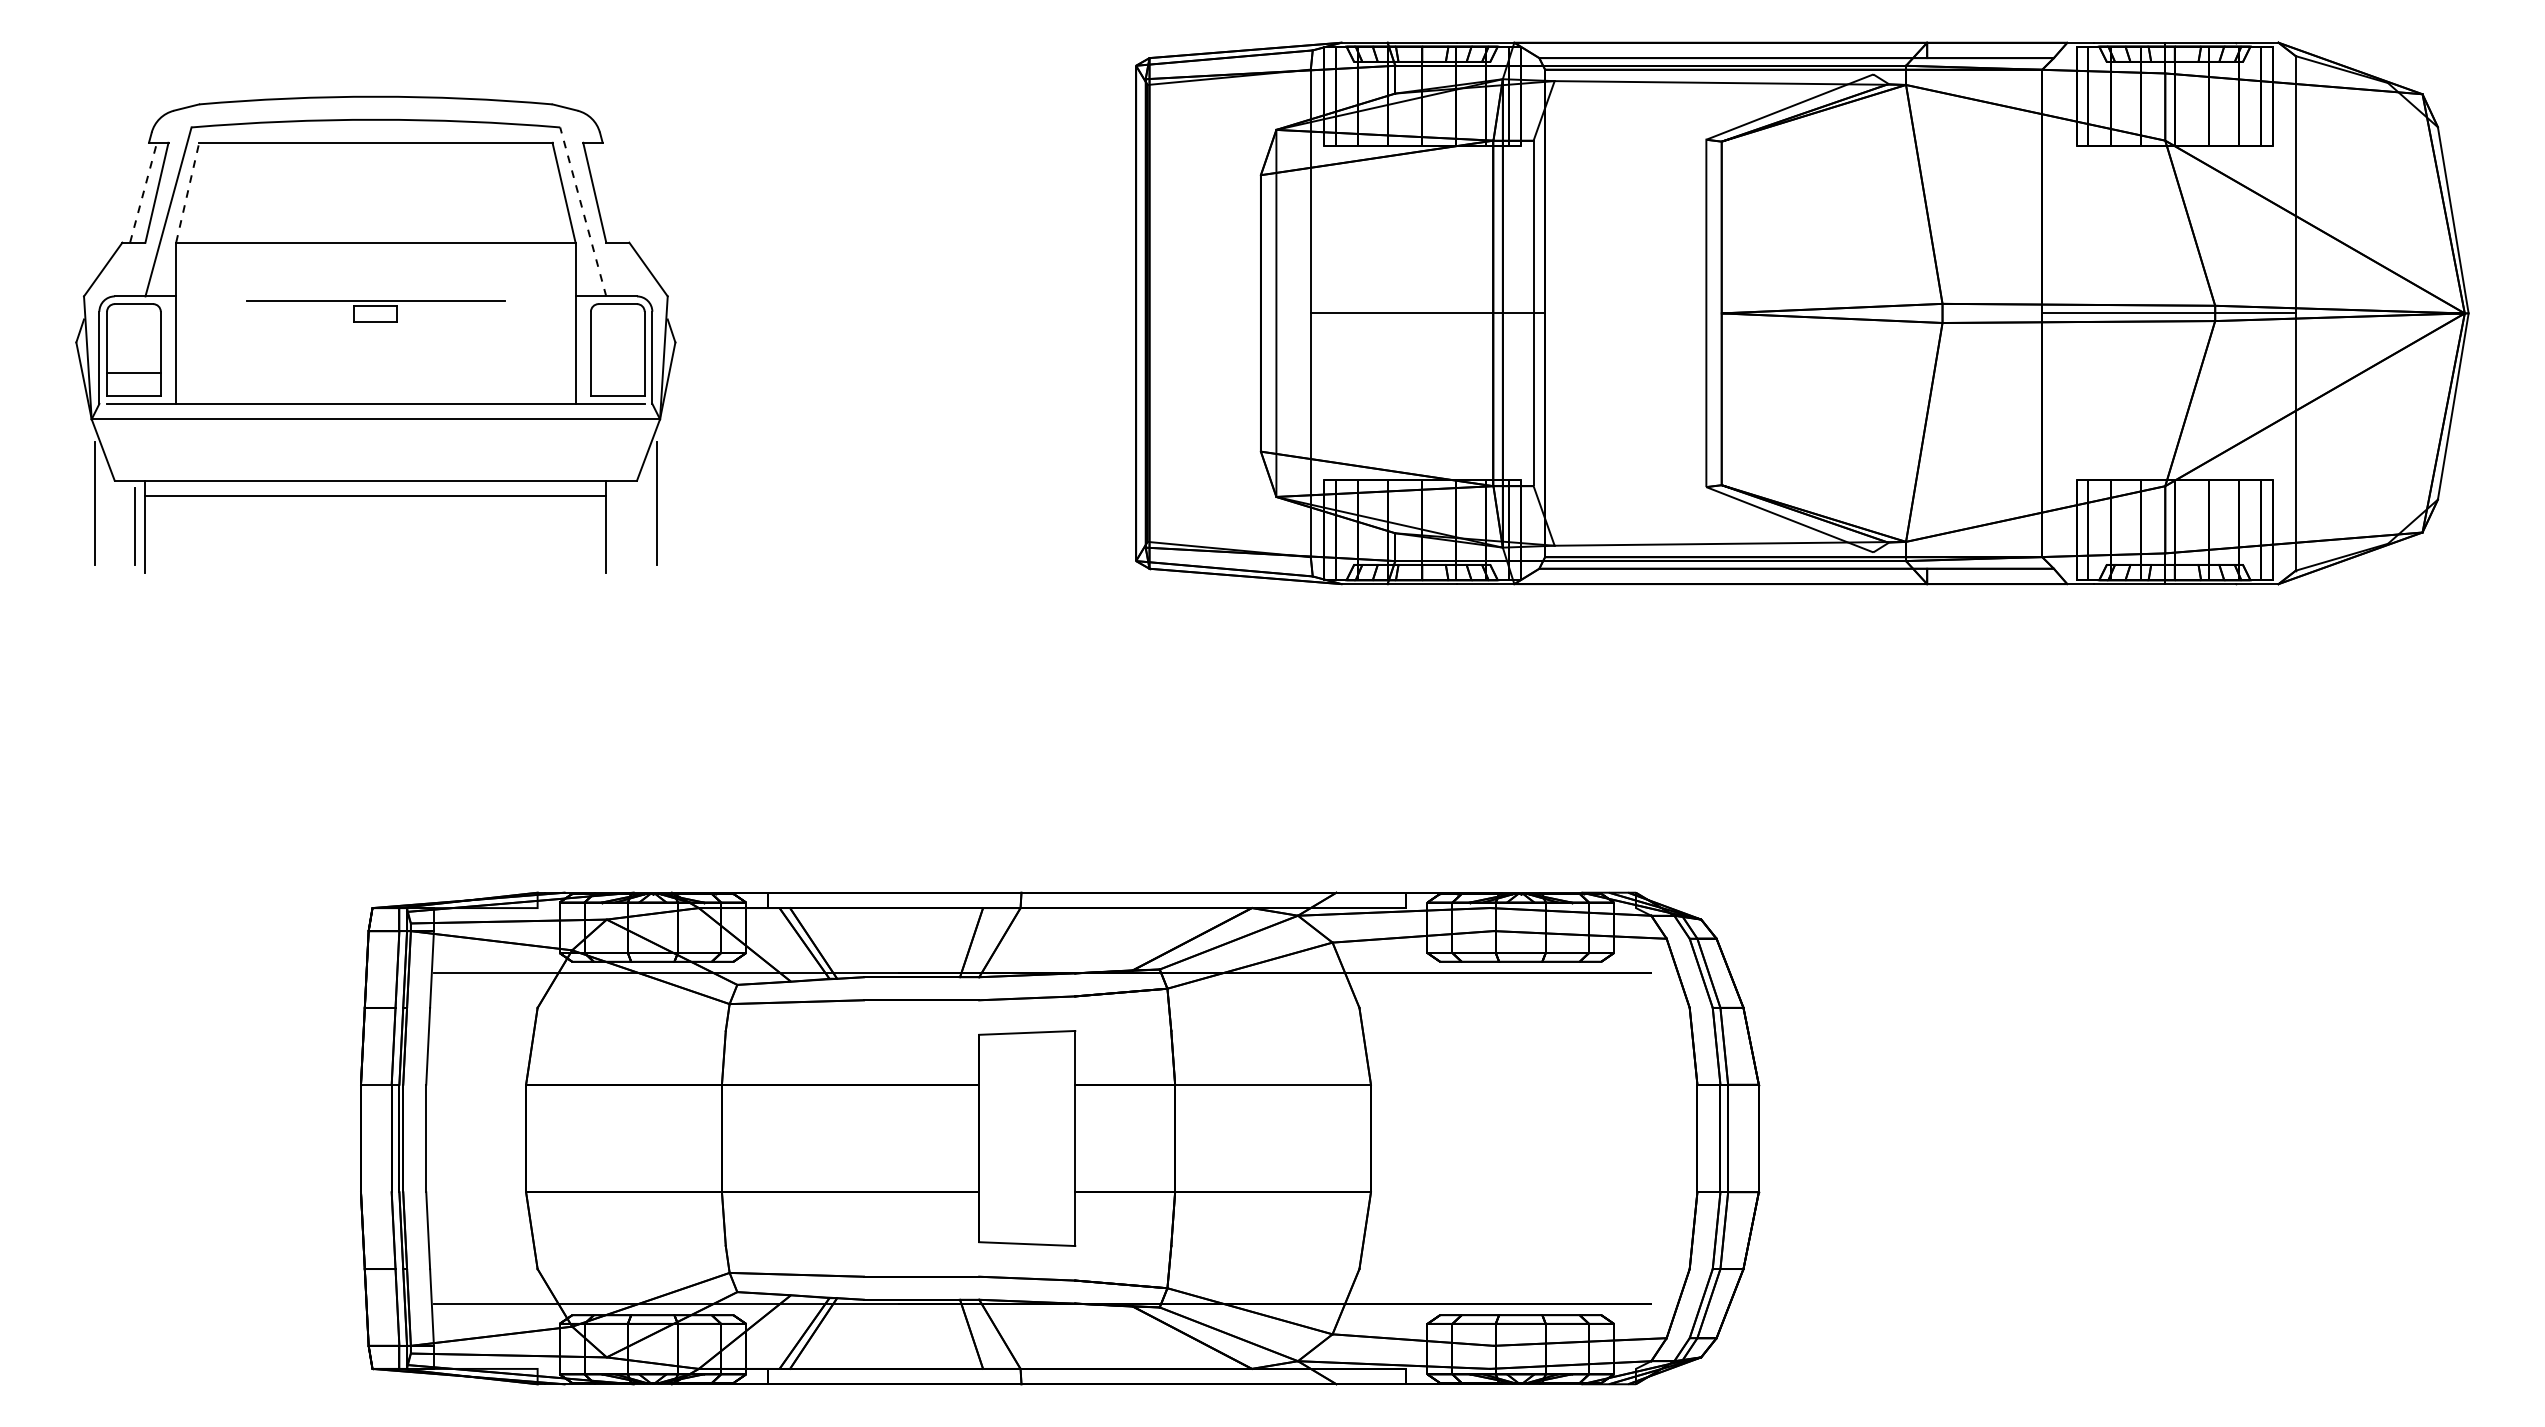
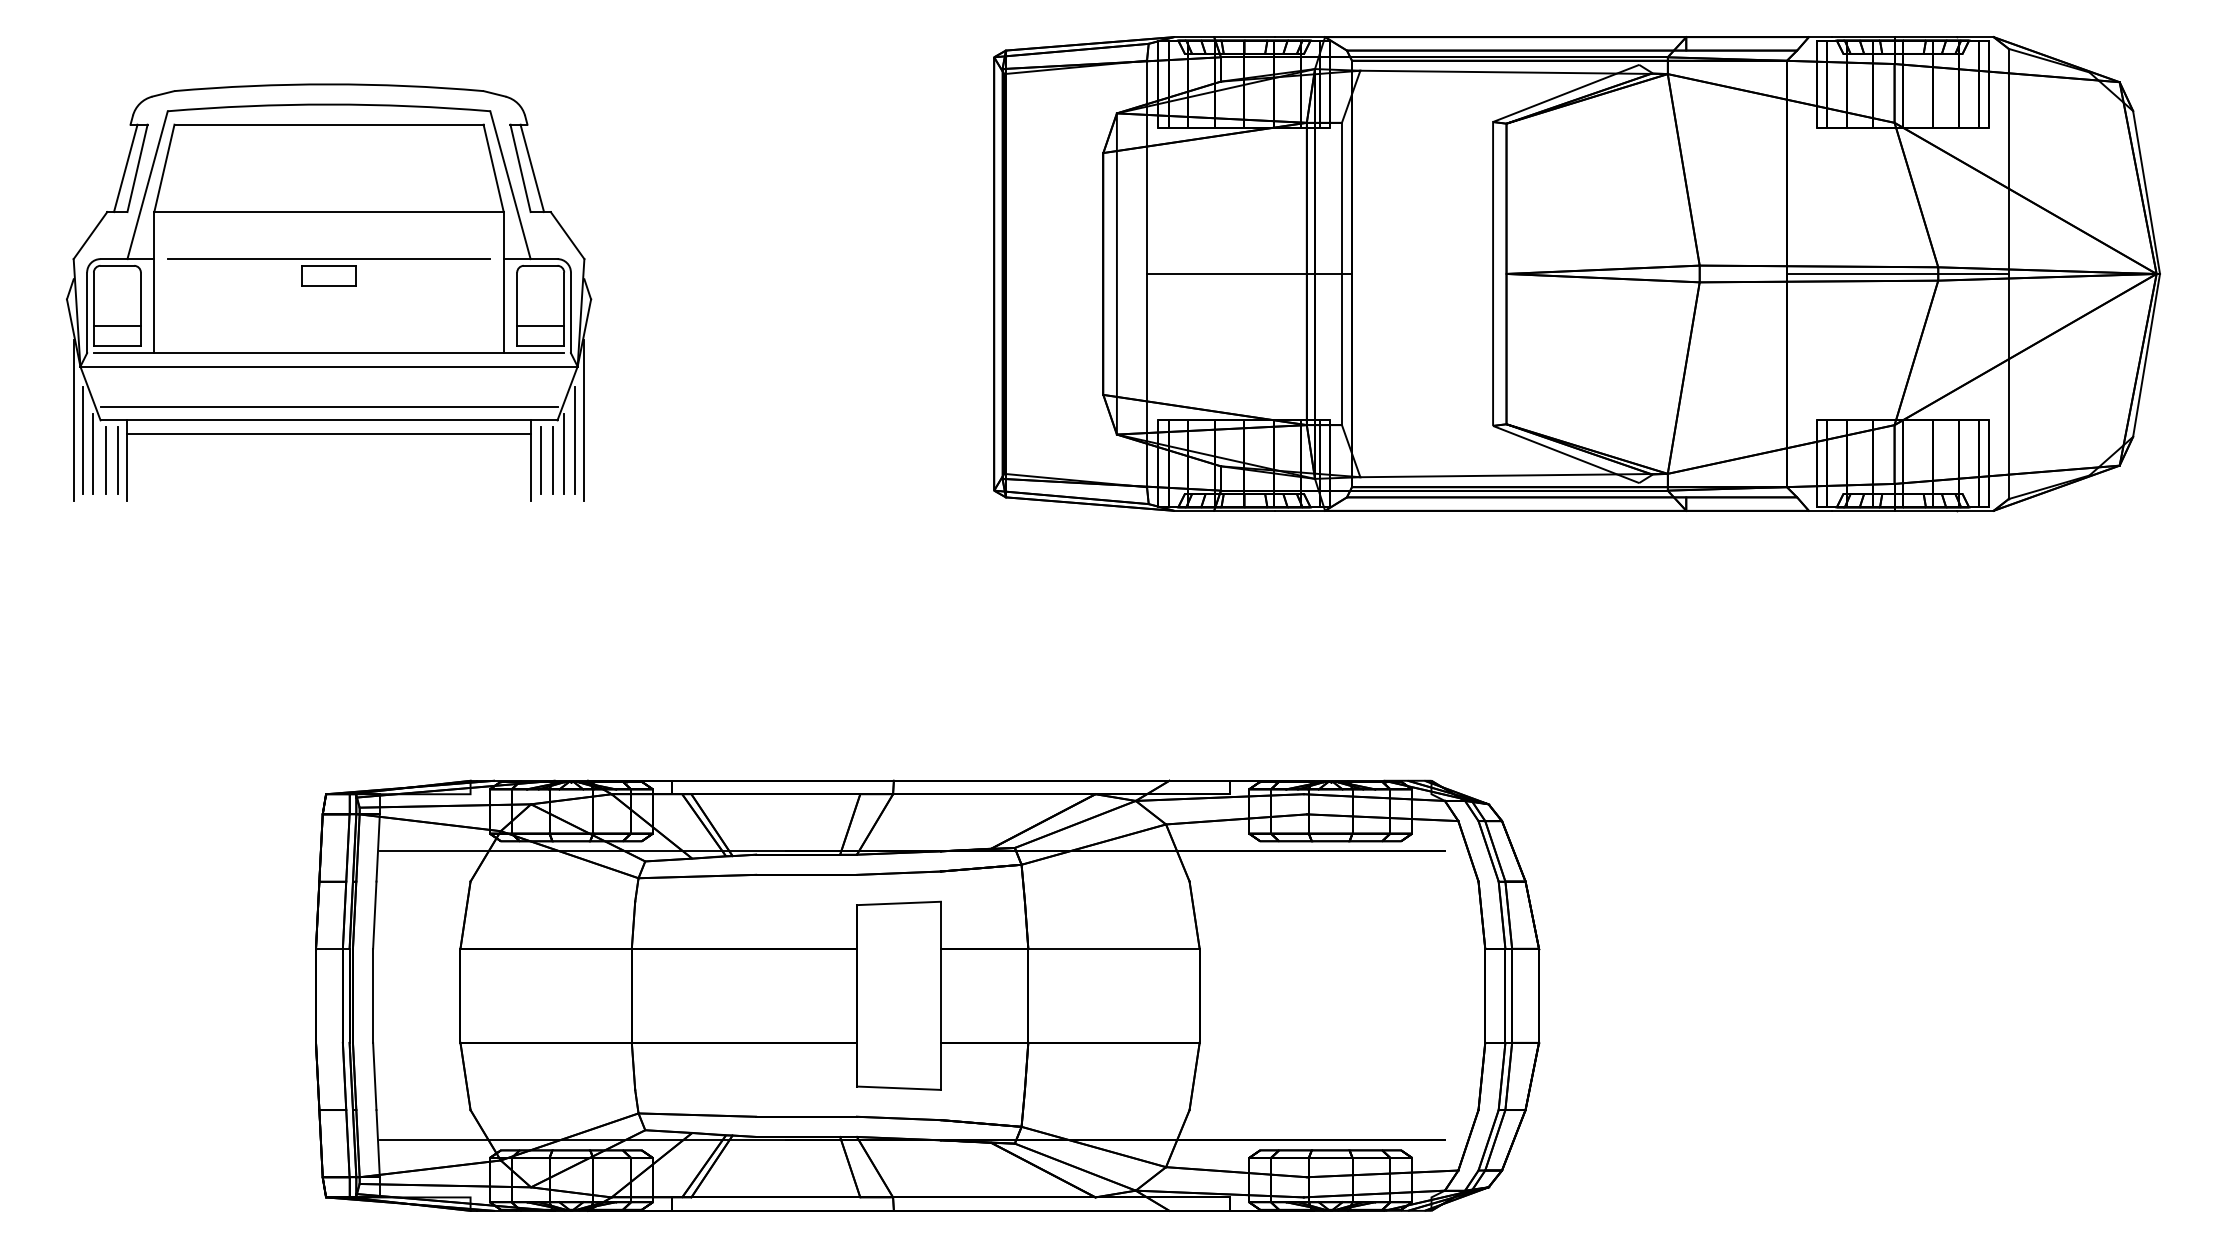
line: (143, 192) -> (125, 168), dashed -> solid
line: (187, 192) -> (164, 168), dashed -> solid
line: (607, 192) -> (531, 168), added
line: (583, 211) -> (510, 184), dashed -> solid
part: (375, 311) -> (328, 272), size x1.43
line: (617, 373) -> (540, 326), added
line: (375, 465) -> (328, 407), added
line: (84, 480) -> (74, 420), added
line: (667, 480) -> (584, 420), added
line: (106, 519) -> (93, 454), added
line: (644, 519) -> (564, 454), added
line: (121, 526) -> (106, 460), added
line: (617, 526) -> (540, 460), added
line: (631, 526) -> (552, 460), added

